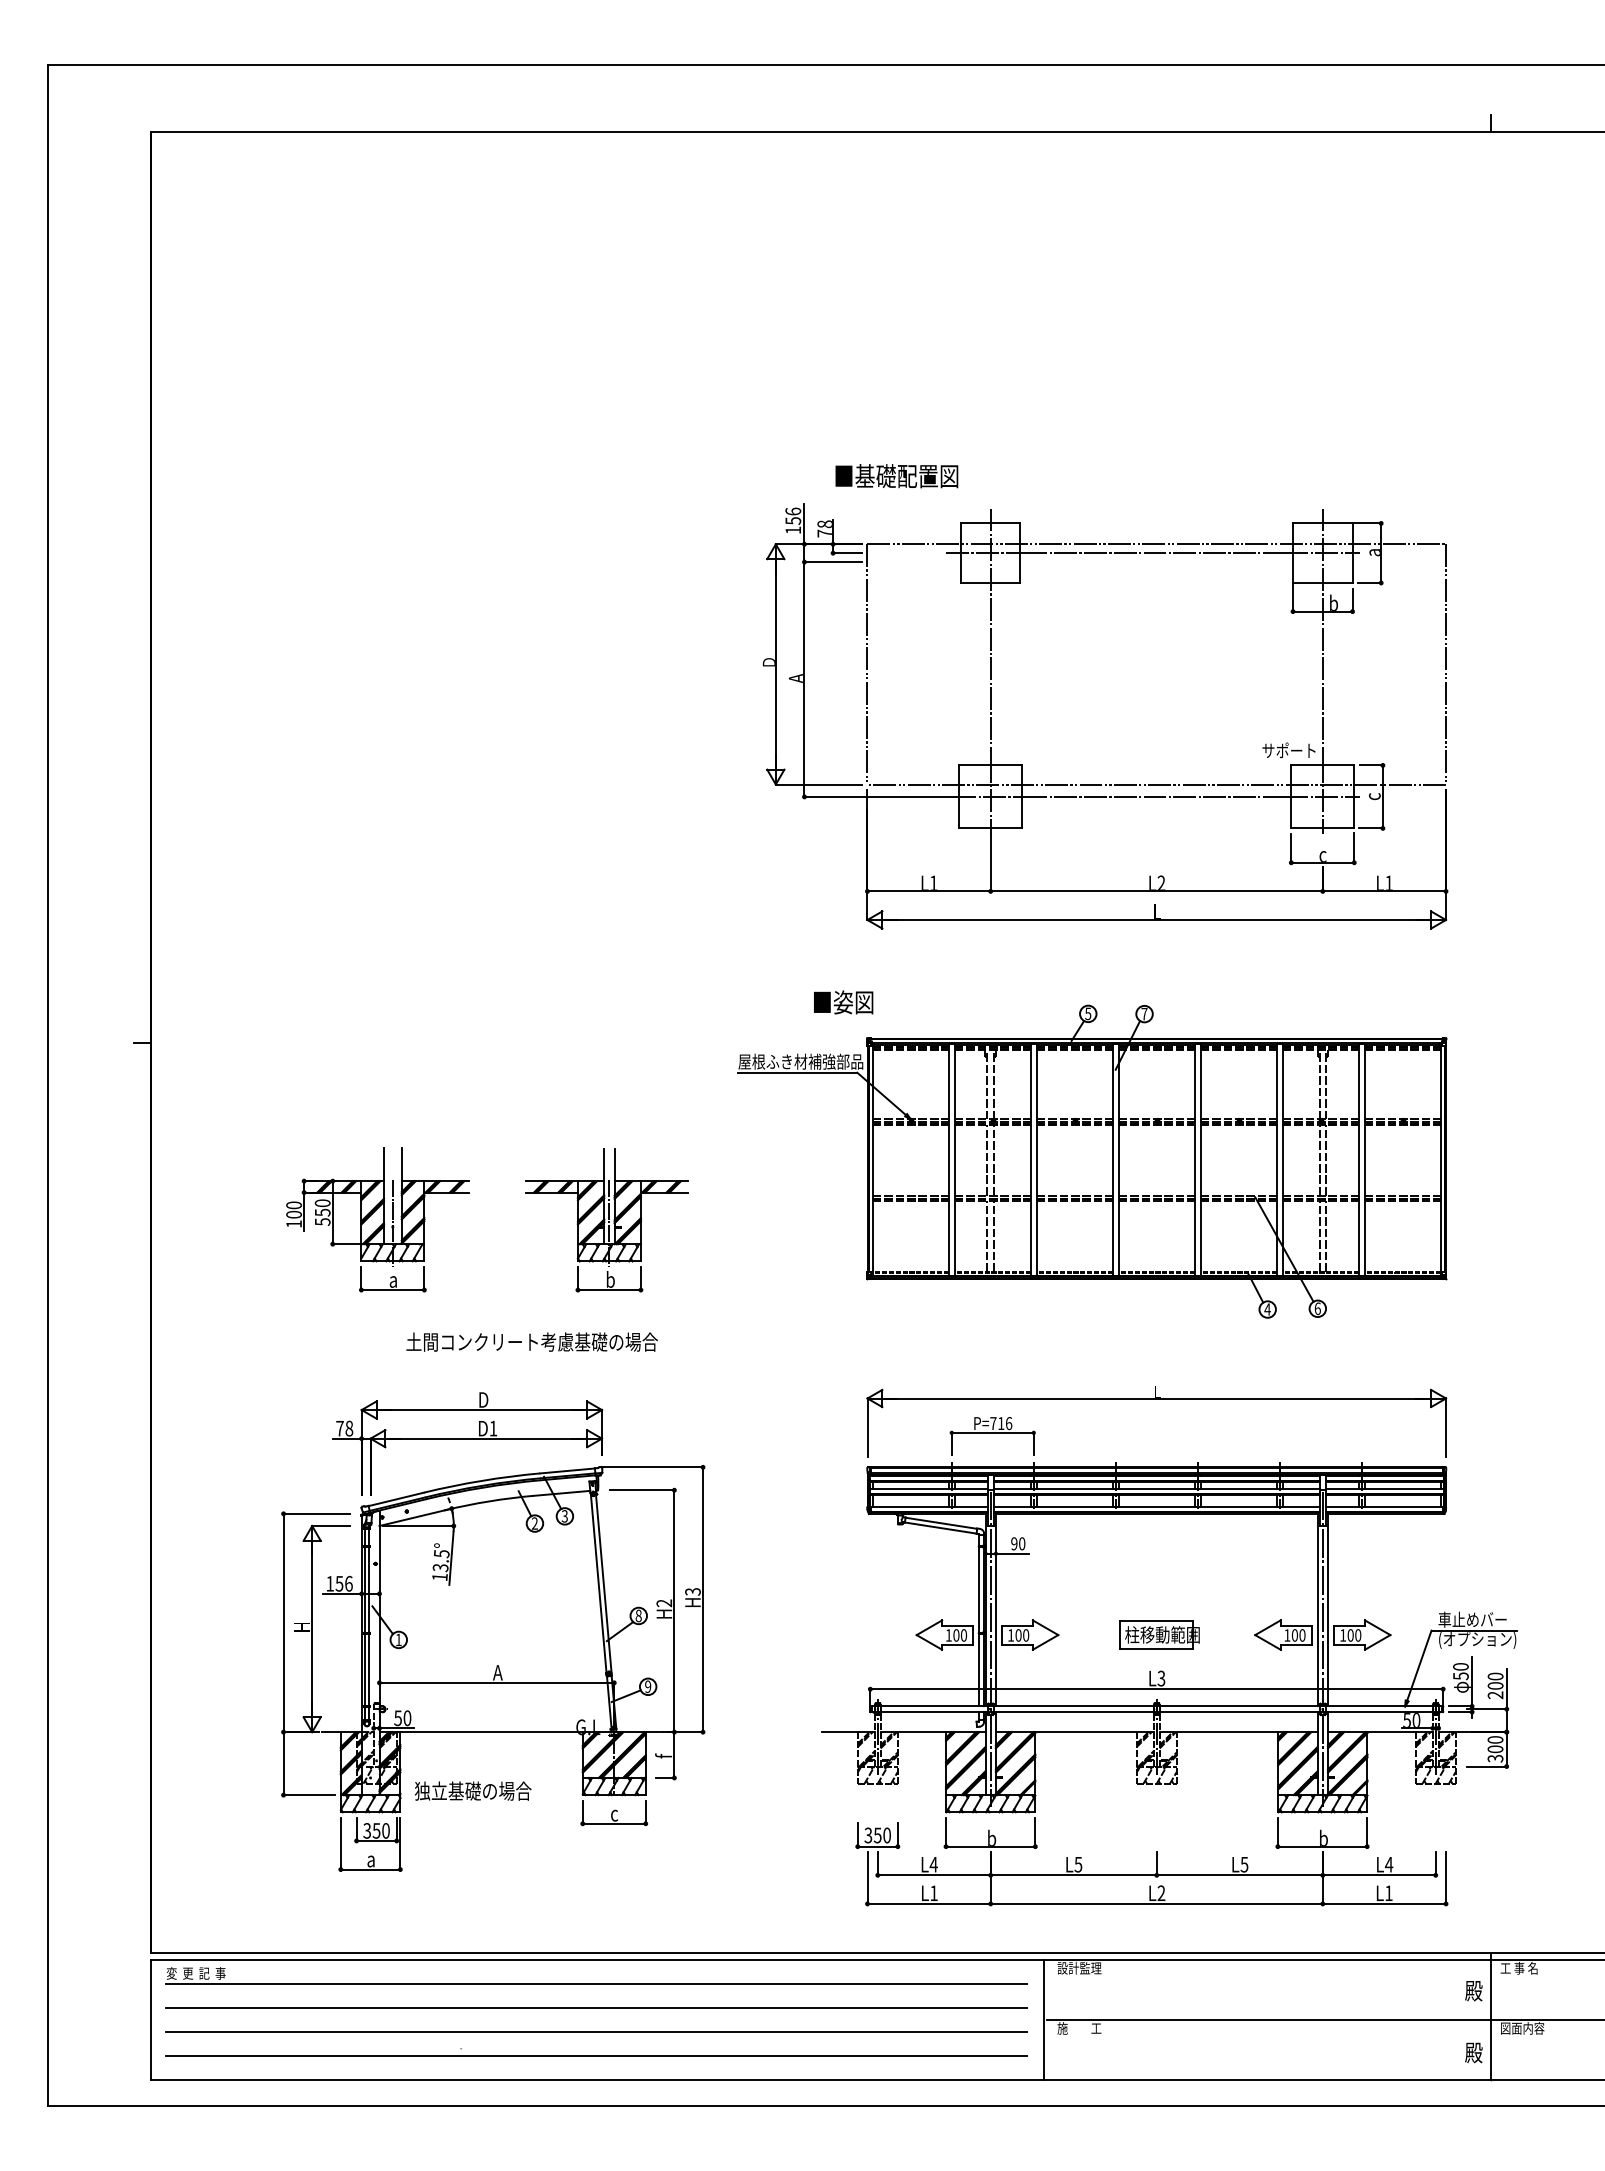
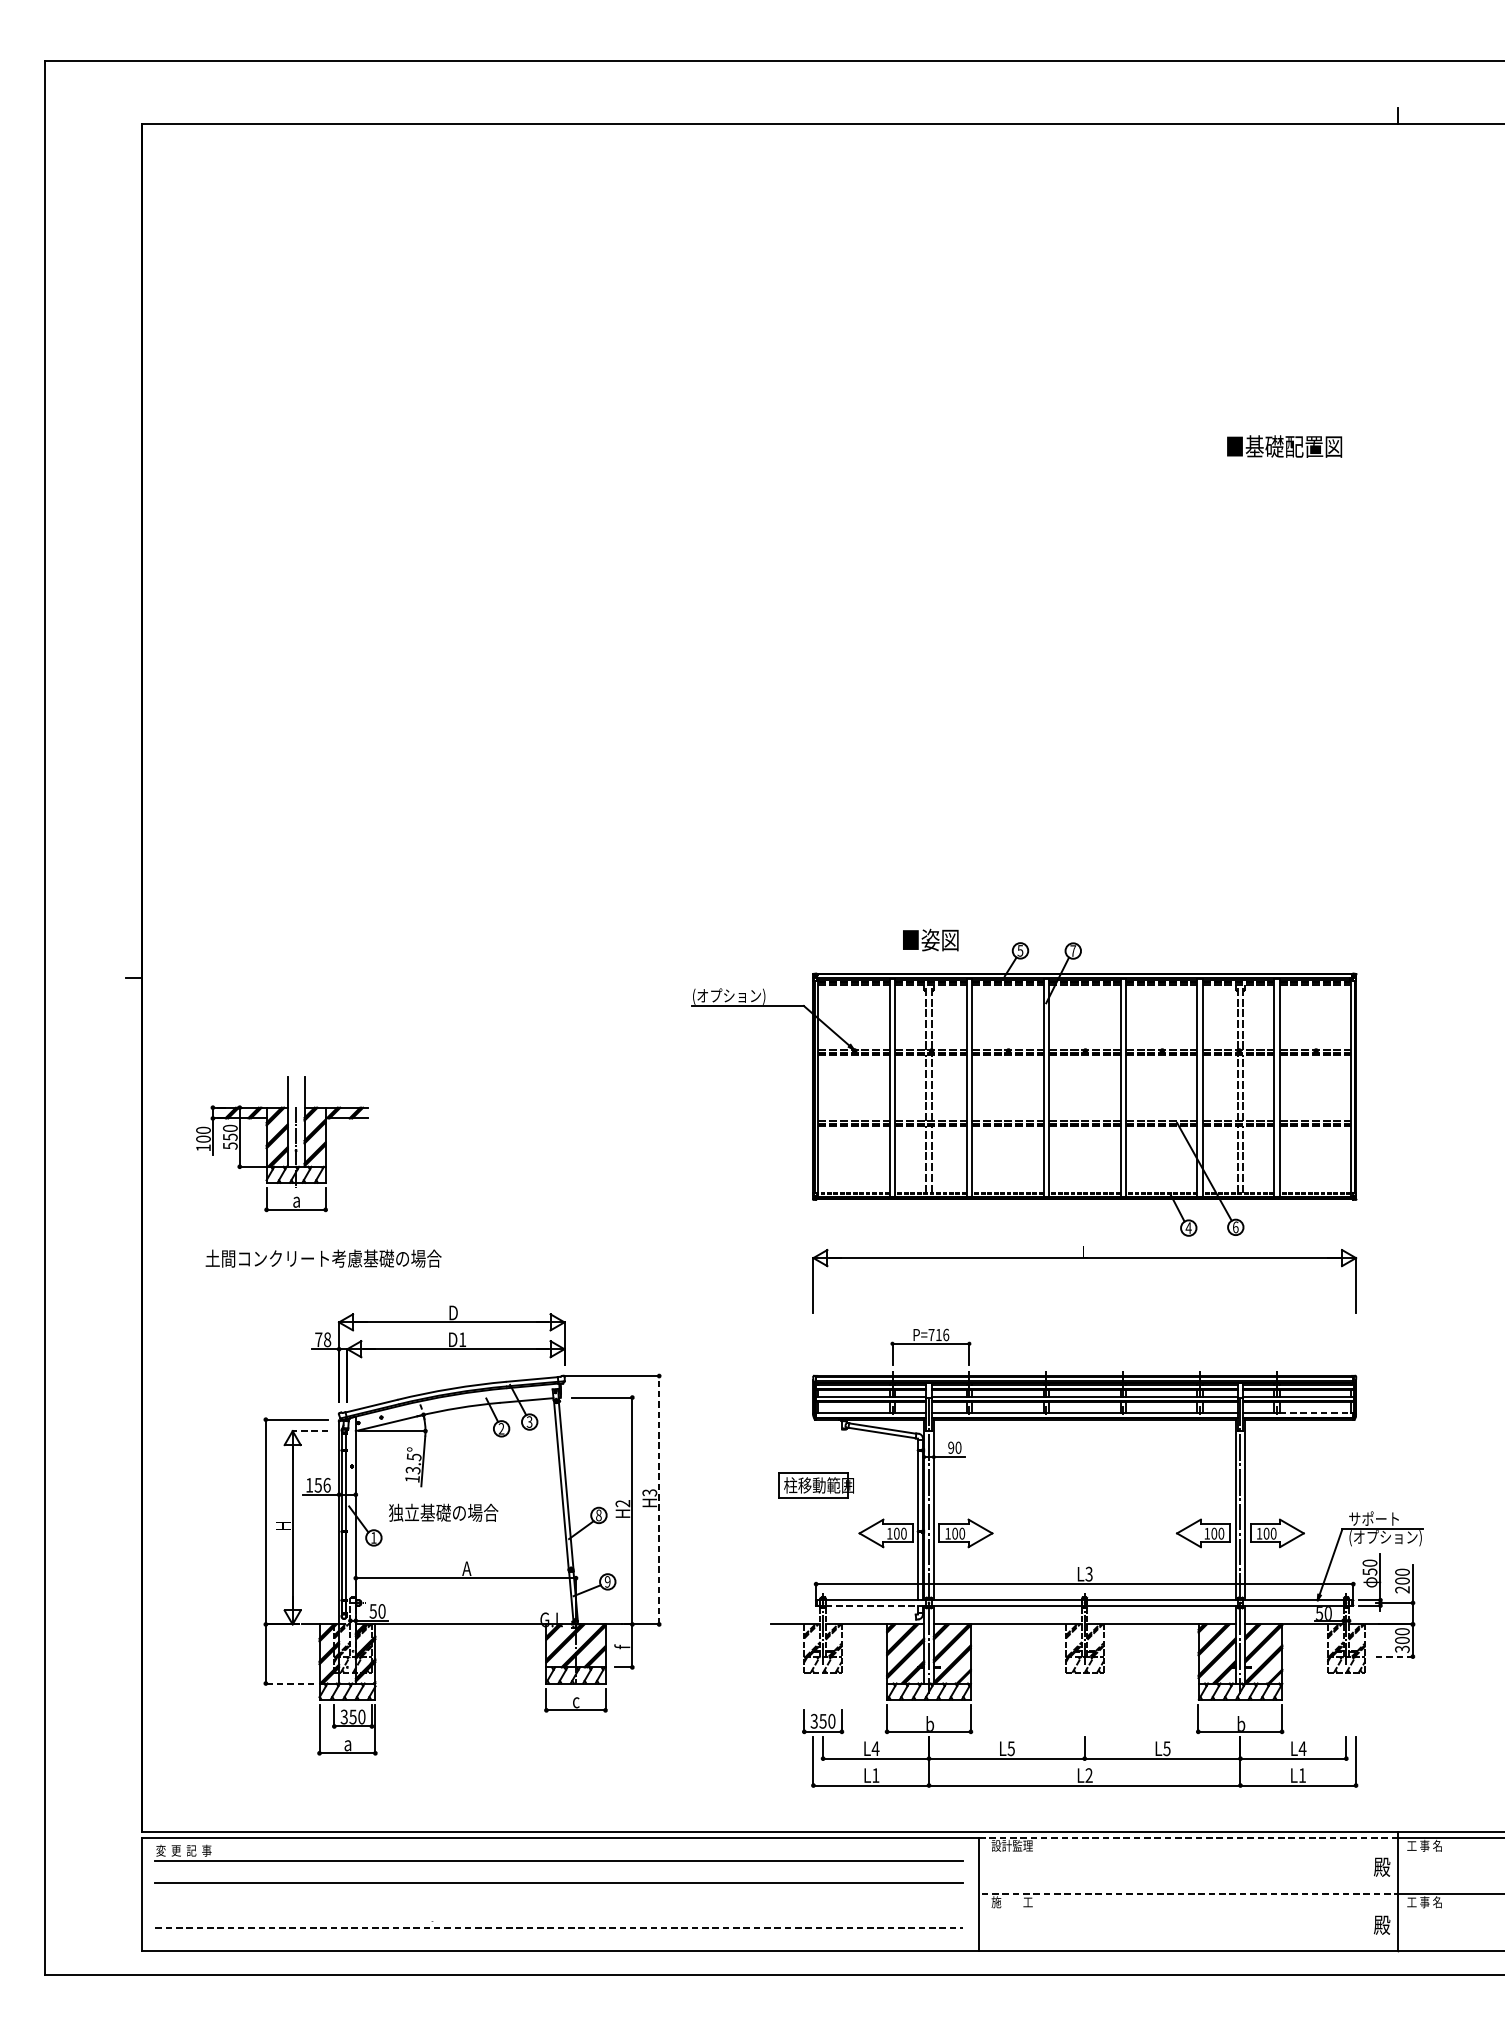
text: (896, 476) -> (1284, 446), moved
part: (1105, 784) -> (1036, 735), removed
text: (843, 1002) -> (930, 940), moved
text: (800, 1062) -> (750, 996), 屋根ふき材補強部品 -> (オプション)
part: (377, 1219) -> (281, 1143), moved
part: (606, 1220) -> (568, 1144), removed
text: (531, 1341) -> (322, 1258), moved
part: (1156, 1399) -> (1084, 1259), moved
line: (1403, 1506) -> (1316, 1412), solid -> dashed
line: (331, 1526) -> (310, 1431), solid -> dashed
line: (703, 1599) -> (659, 1500), solid -> dashed
text: (1472, 1619) -> (1380, 1518), 車止めバー -> サポート
part: (1159, 1634) -> (816, 1485), moved
line: (934, 1712) -> (876, 1606), solid -> dashed
line: (1487, 1766) -> (1394, 1656), solid -> dashed
text: (473, 1790) -> (443, 1512), moved
line: (309, 1795) -> (290, 1683), solid -> dashed
line: (1267, 1959) -> (1188, 1837), solid -> dashed
line: (1269, 2019) -> (1190, 1893), solid -> dashed
text: (1522, 2028) -> (1427, 1902), 図面内容 -> 工 事 名
line: (596, 2032) -> (559, 1906), removed
line: (596, 2056) -> (559, 1928), solid -> dashed

